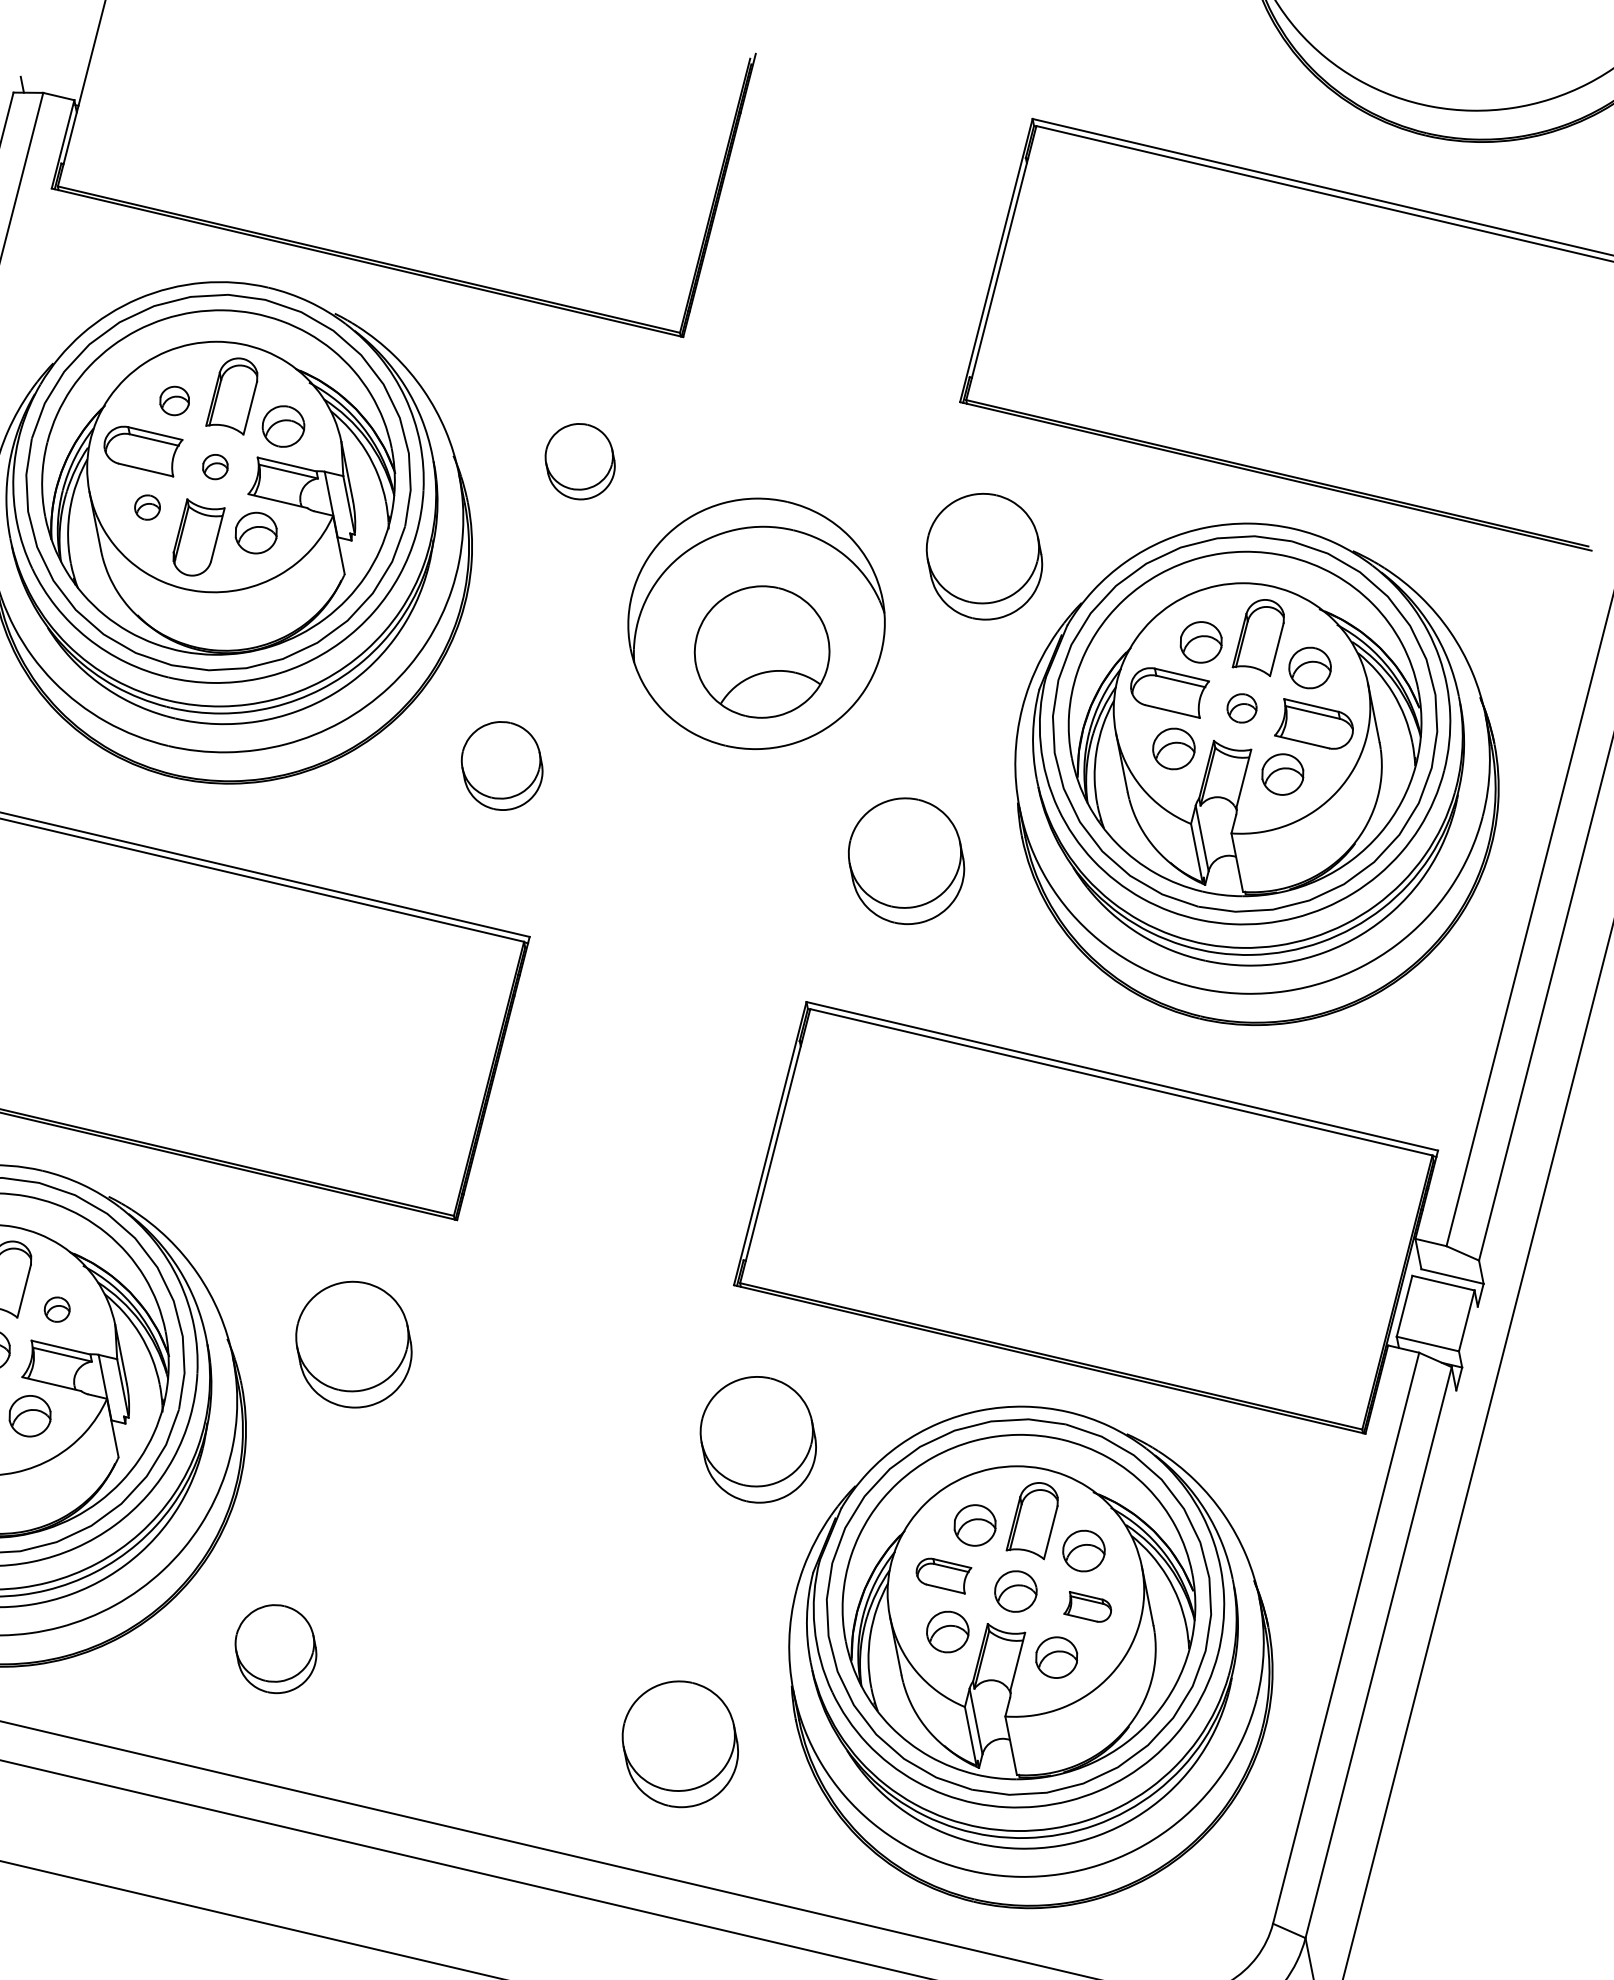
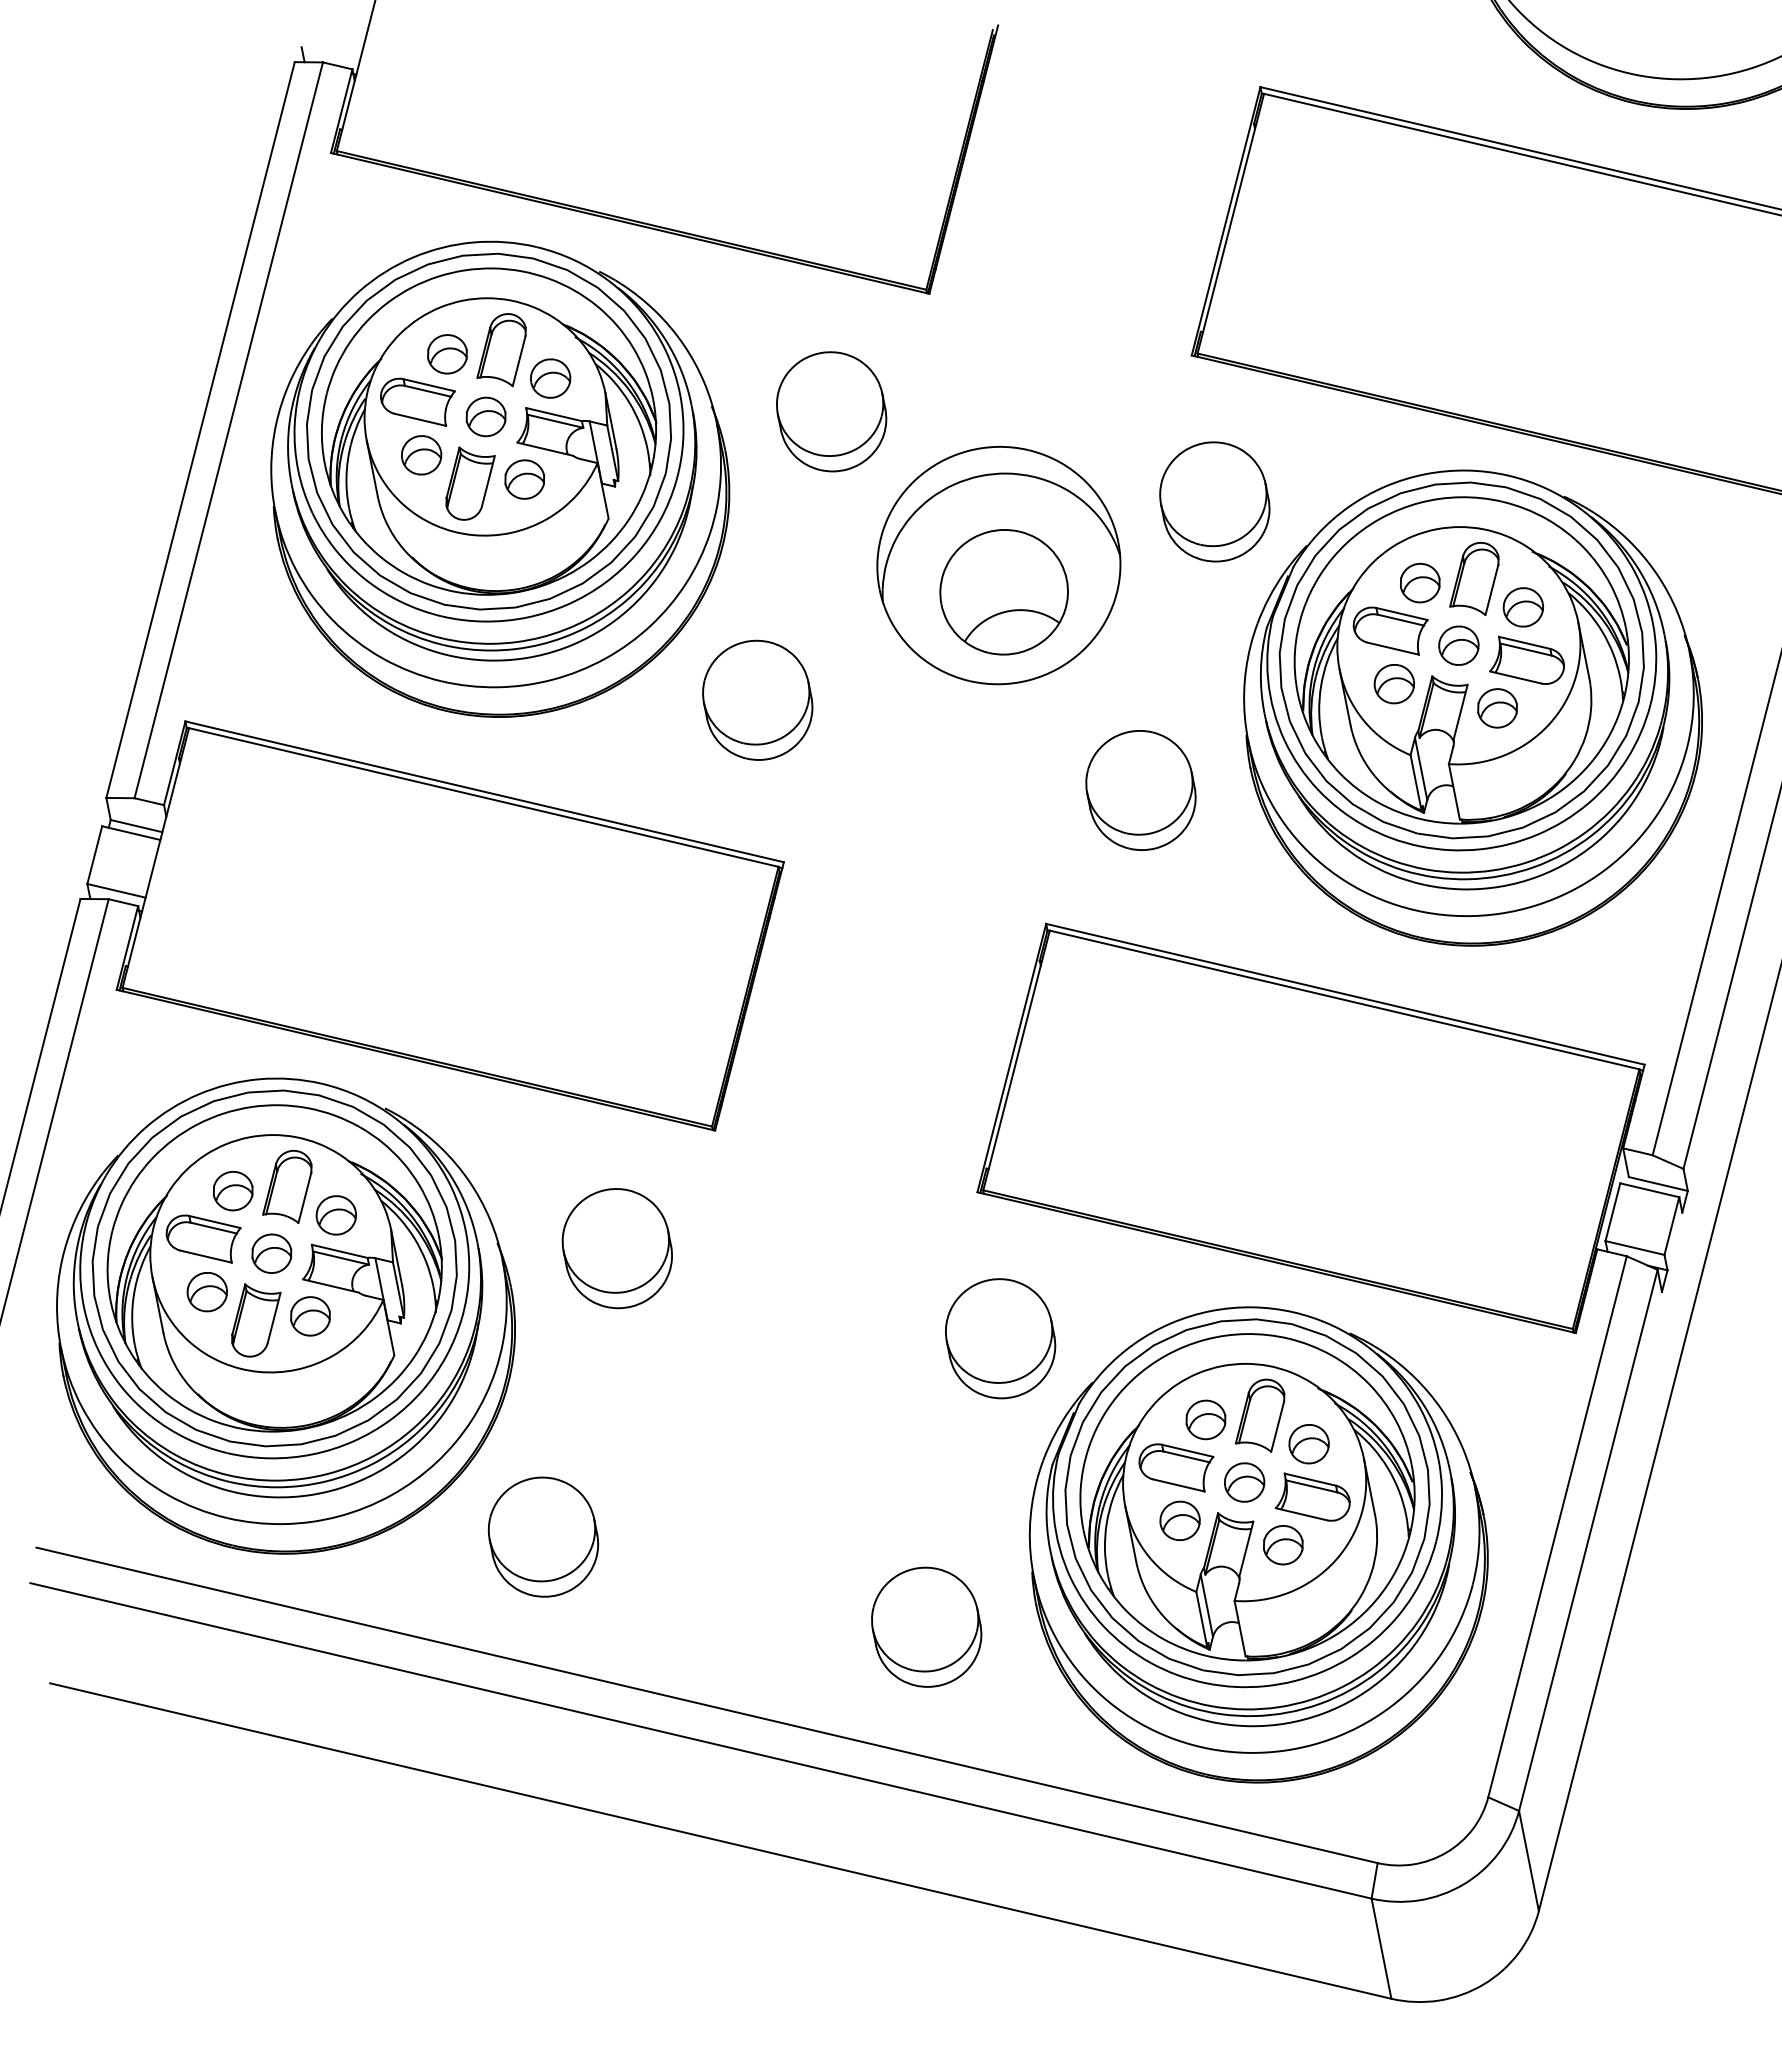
part: (174, 401) -> (447, 354), size x1.43
part: (579, 461) -> (831, 411), size x1.67
part: (214, 466) -> (485, 416), size x1.67
part: (147, 507) -> (421, 455), size x1.67
part: (1241, 708) -> (1458, 645), size x1.43
part: (501, 765) -> (757, 699), size x1.43
part: (56, 1309) -> (335, 1215), size x1.67
part: (944, 1575) -> (1176, 1467), size x1.43
part: (1087, 1606) -> (1312, 1496), size x1.67
part: (276, 1648) -> (543, 1536), size x1.43

